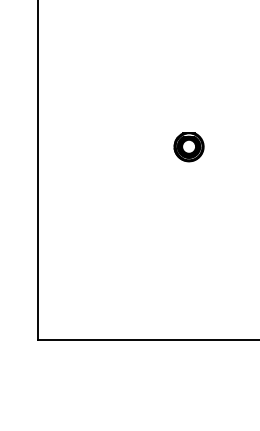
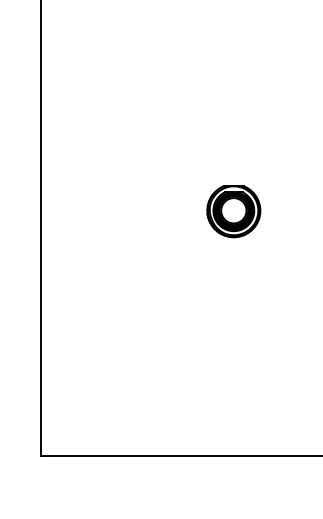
part: (188, 147) -> (233, 212), size x1.43

